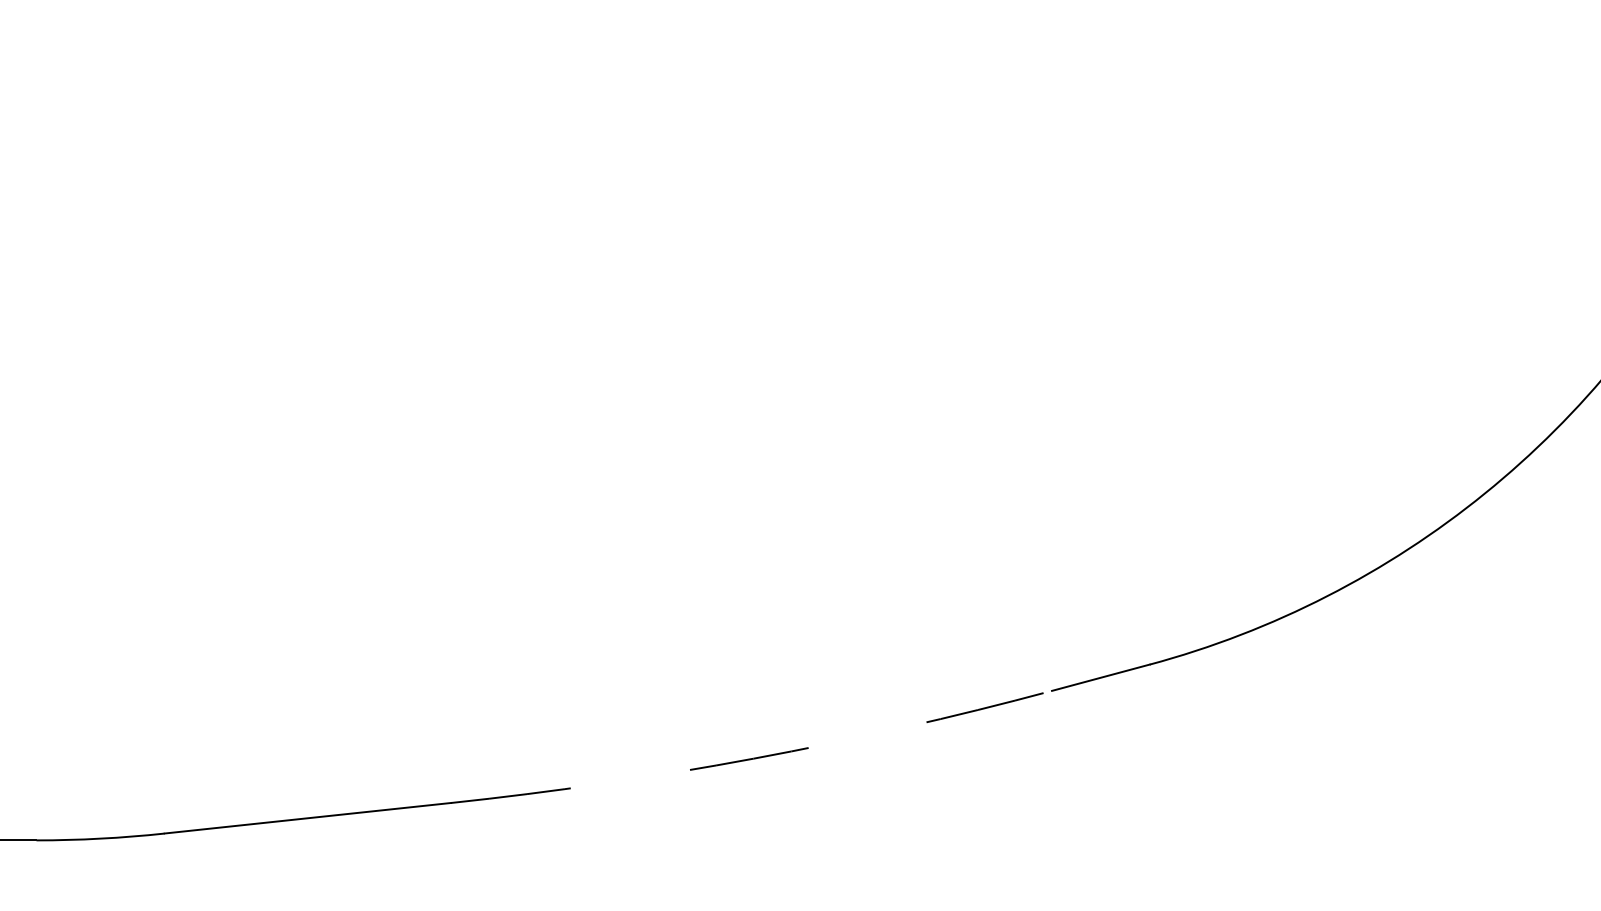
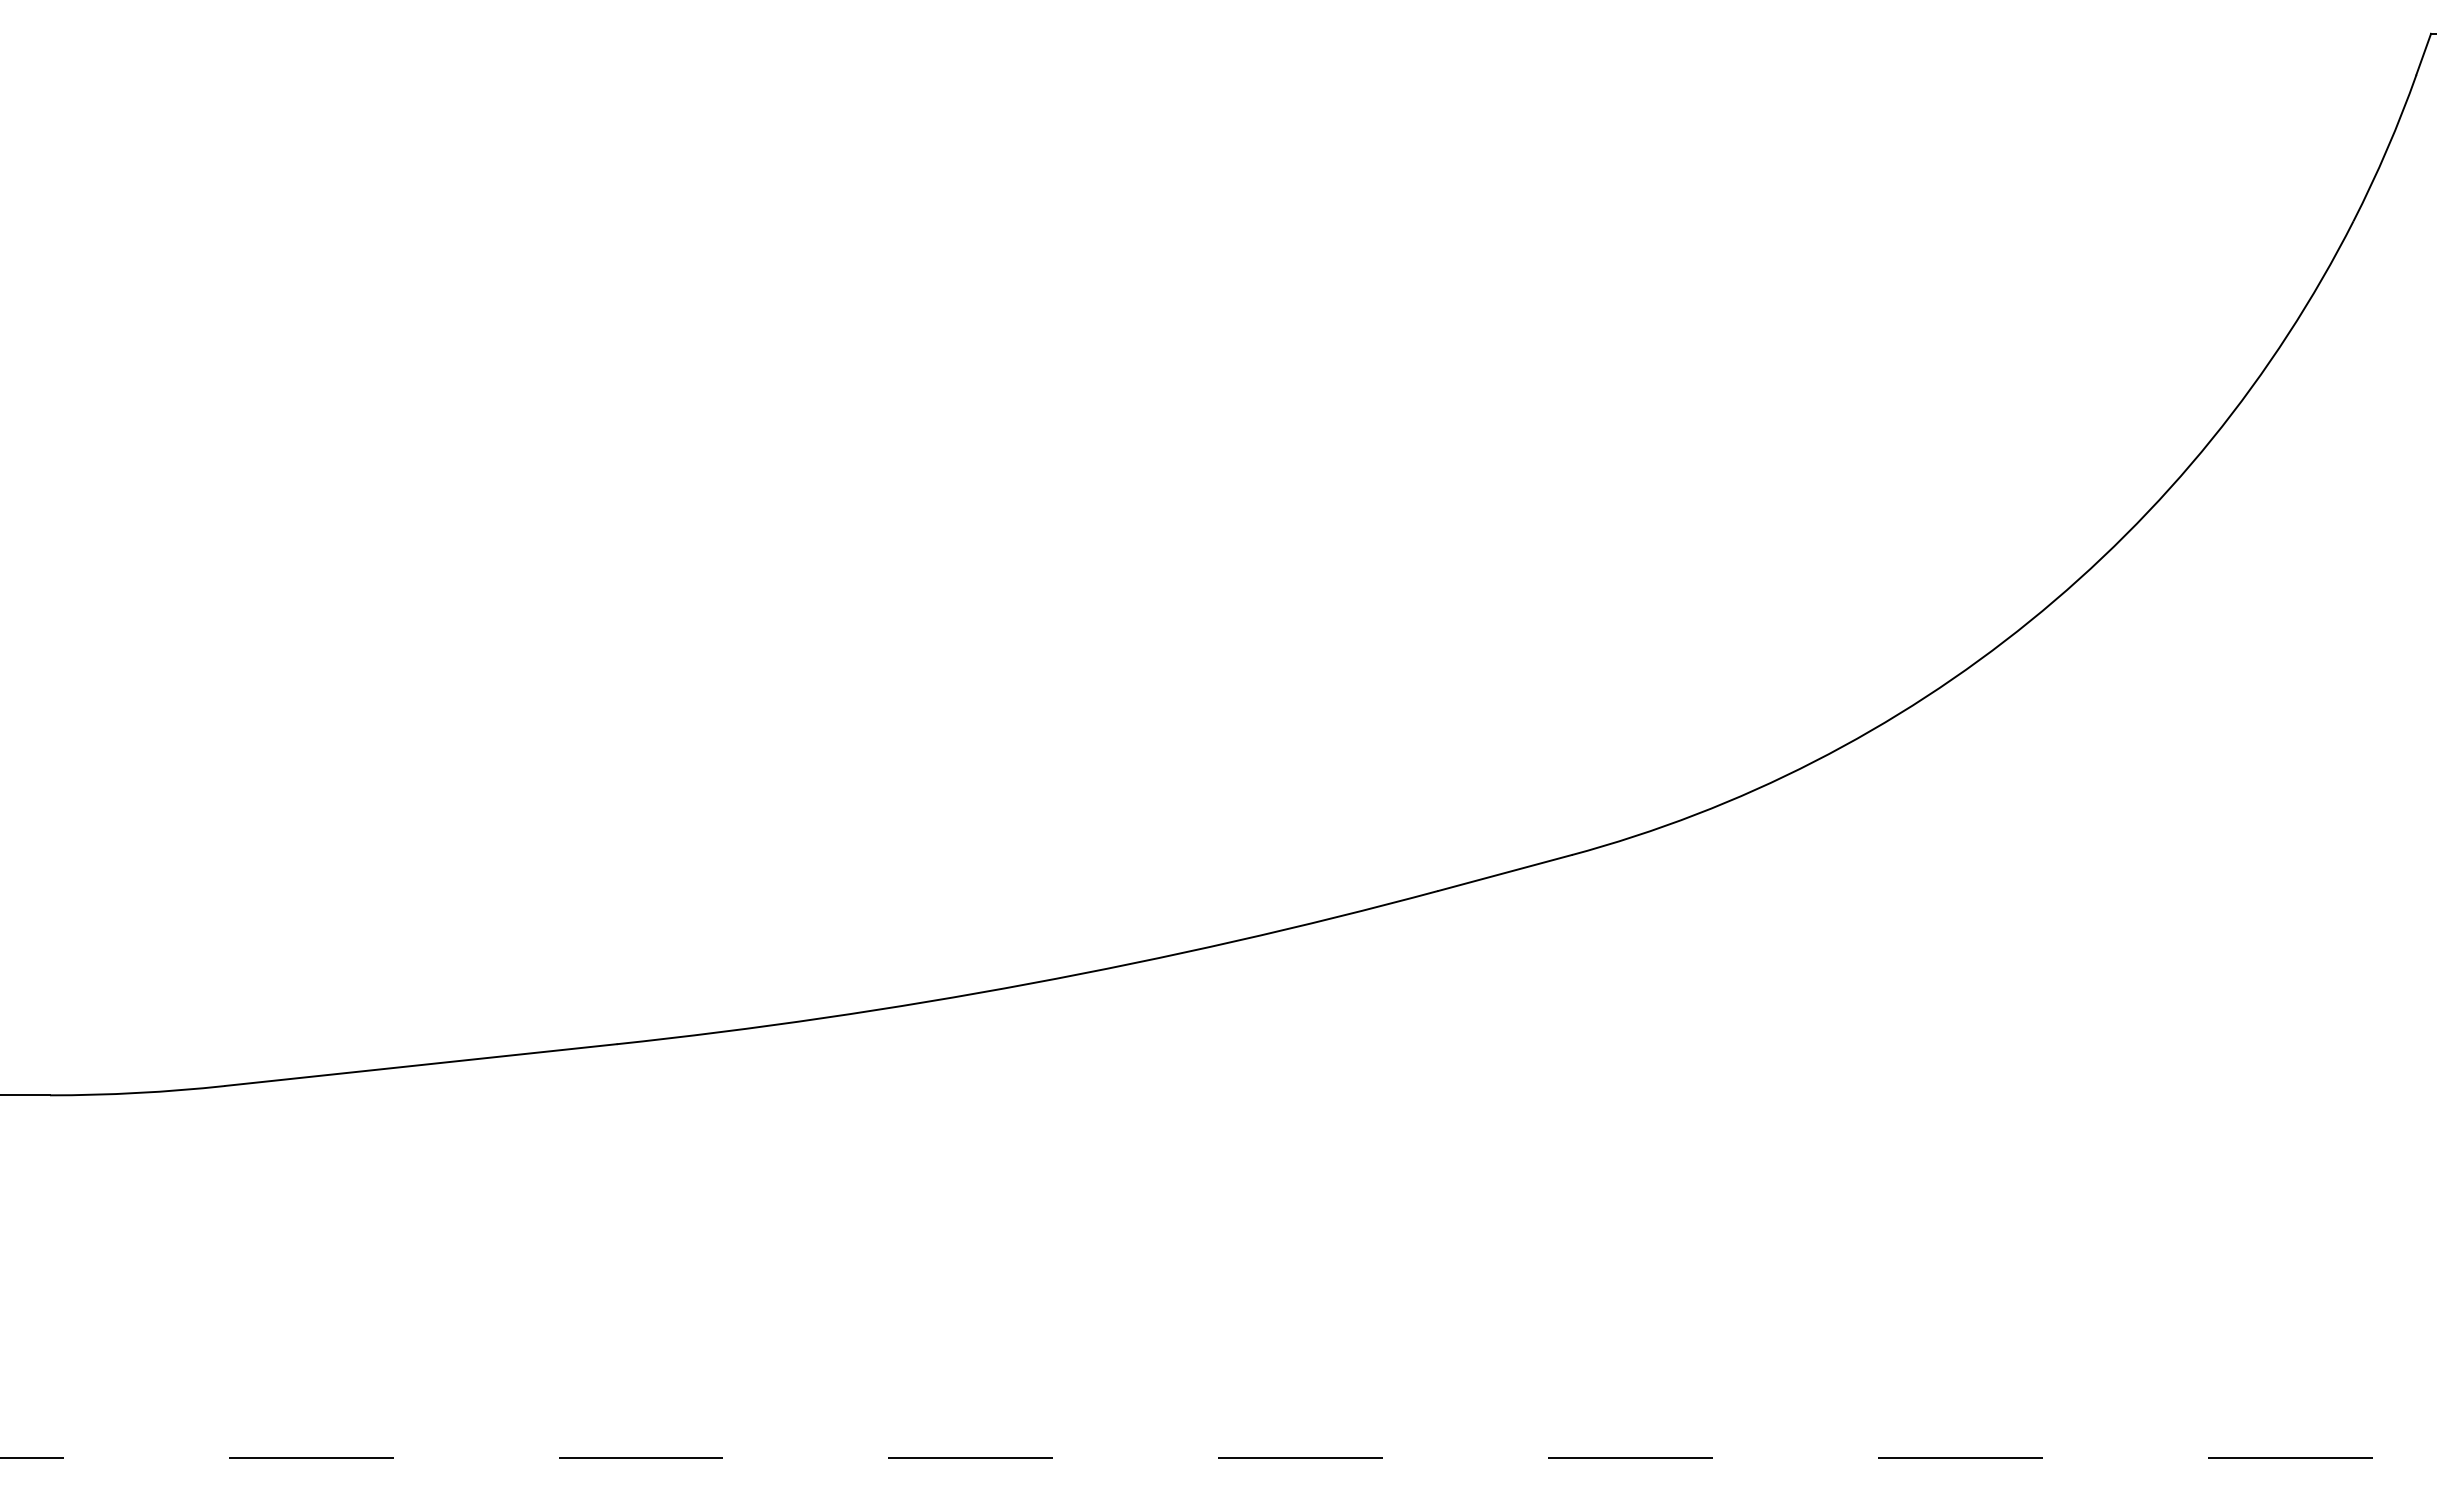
arc: (753, 758) -> (1030, 983), dashed -> solid

